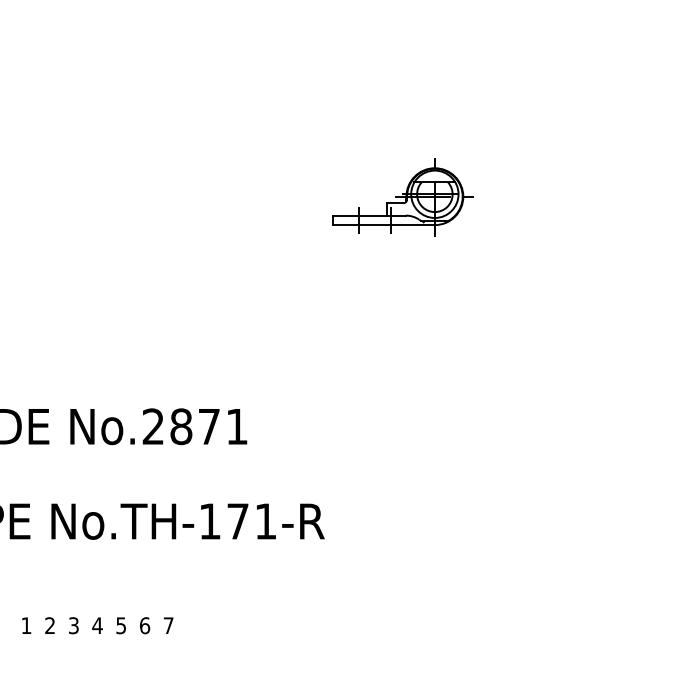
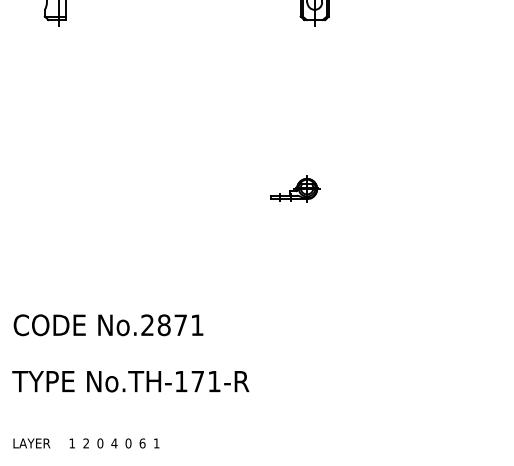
part: (402, 198) -> (295, 189), size x0.6
text: (74, 625) -> (100, 443), 3 -> 0
text: (121, 625) -> (128, 443), 5 -> 0
text: (168, 625) -> (156, 443), 7 -> 1

